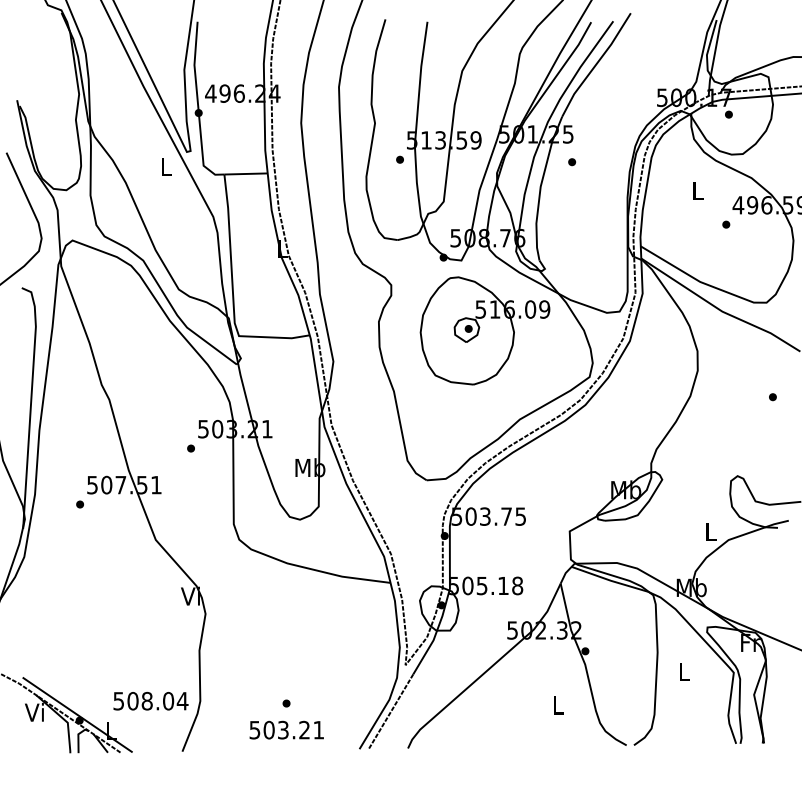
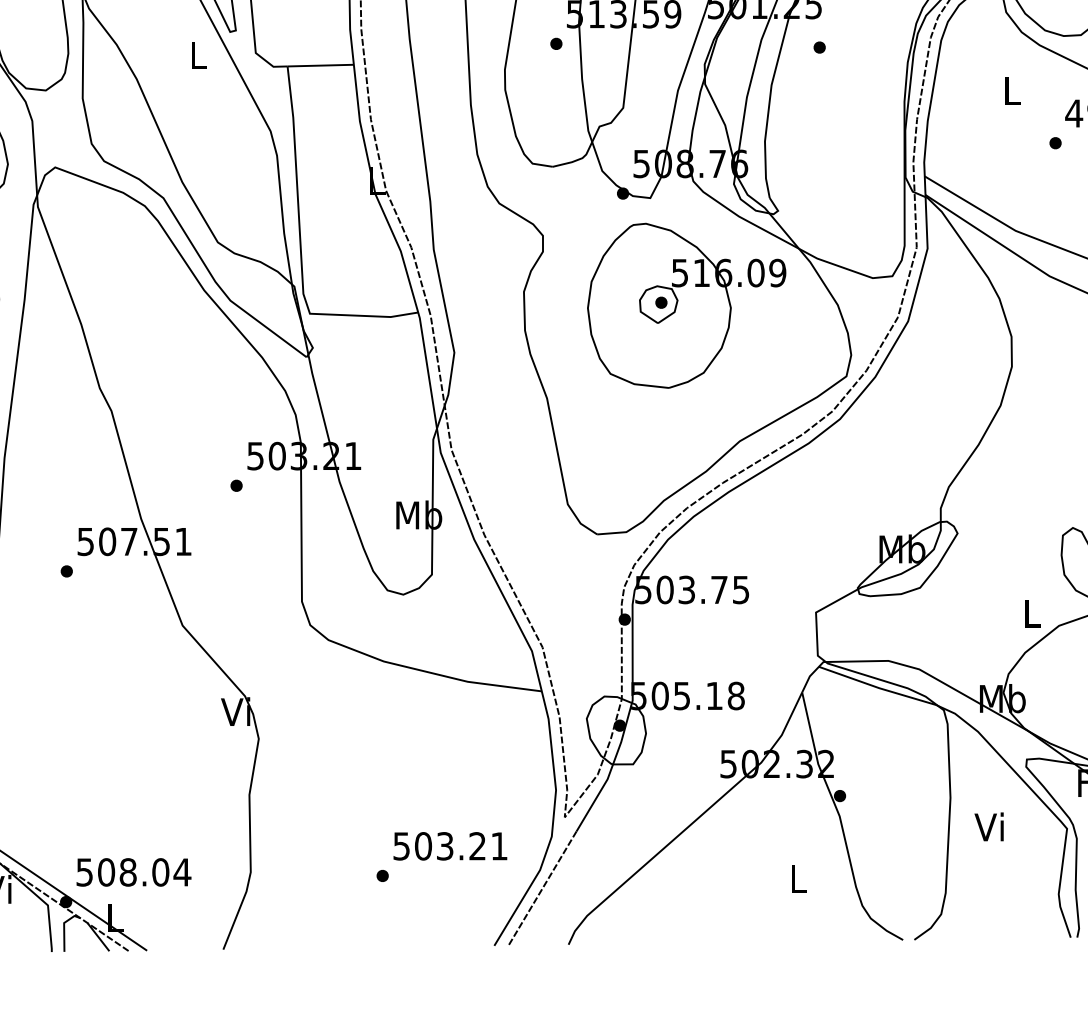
text: (682, 671) -> (988, 826), L -> Vi
text: (150, 701) -> (133, 872), moved
text: (286, 729) -> (449, 845), moved

